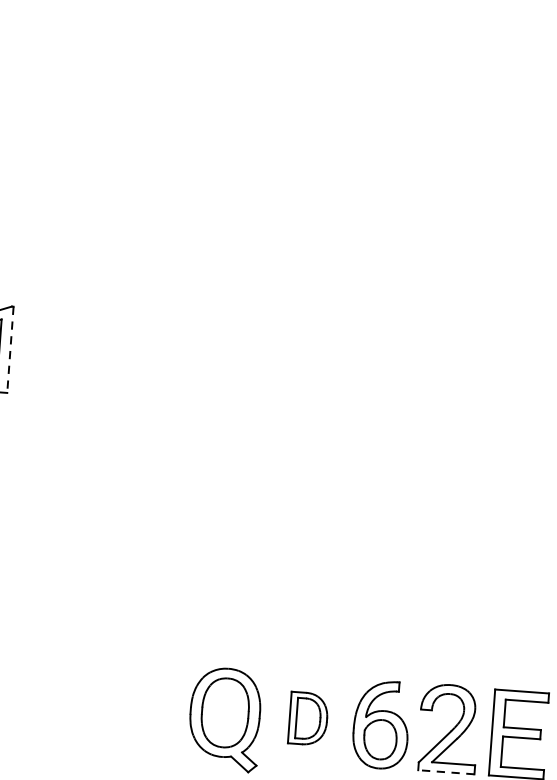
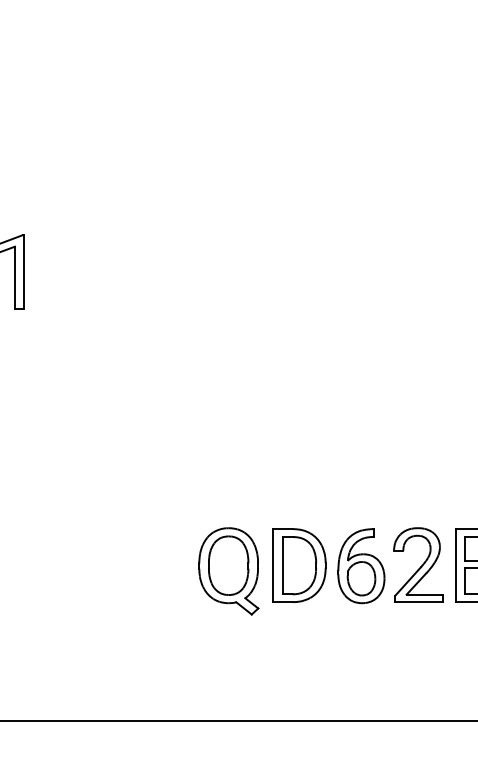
line: (10, 349) -> (24, 271), dashed -> solid
part: (308, 718) -> (299, 565), size x1.67
line: (446, 772) -> (419, 602), dashed -> solid

